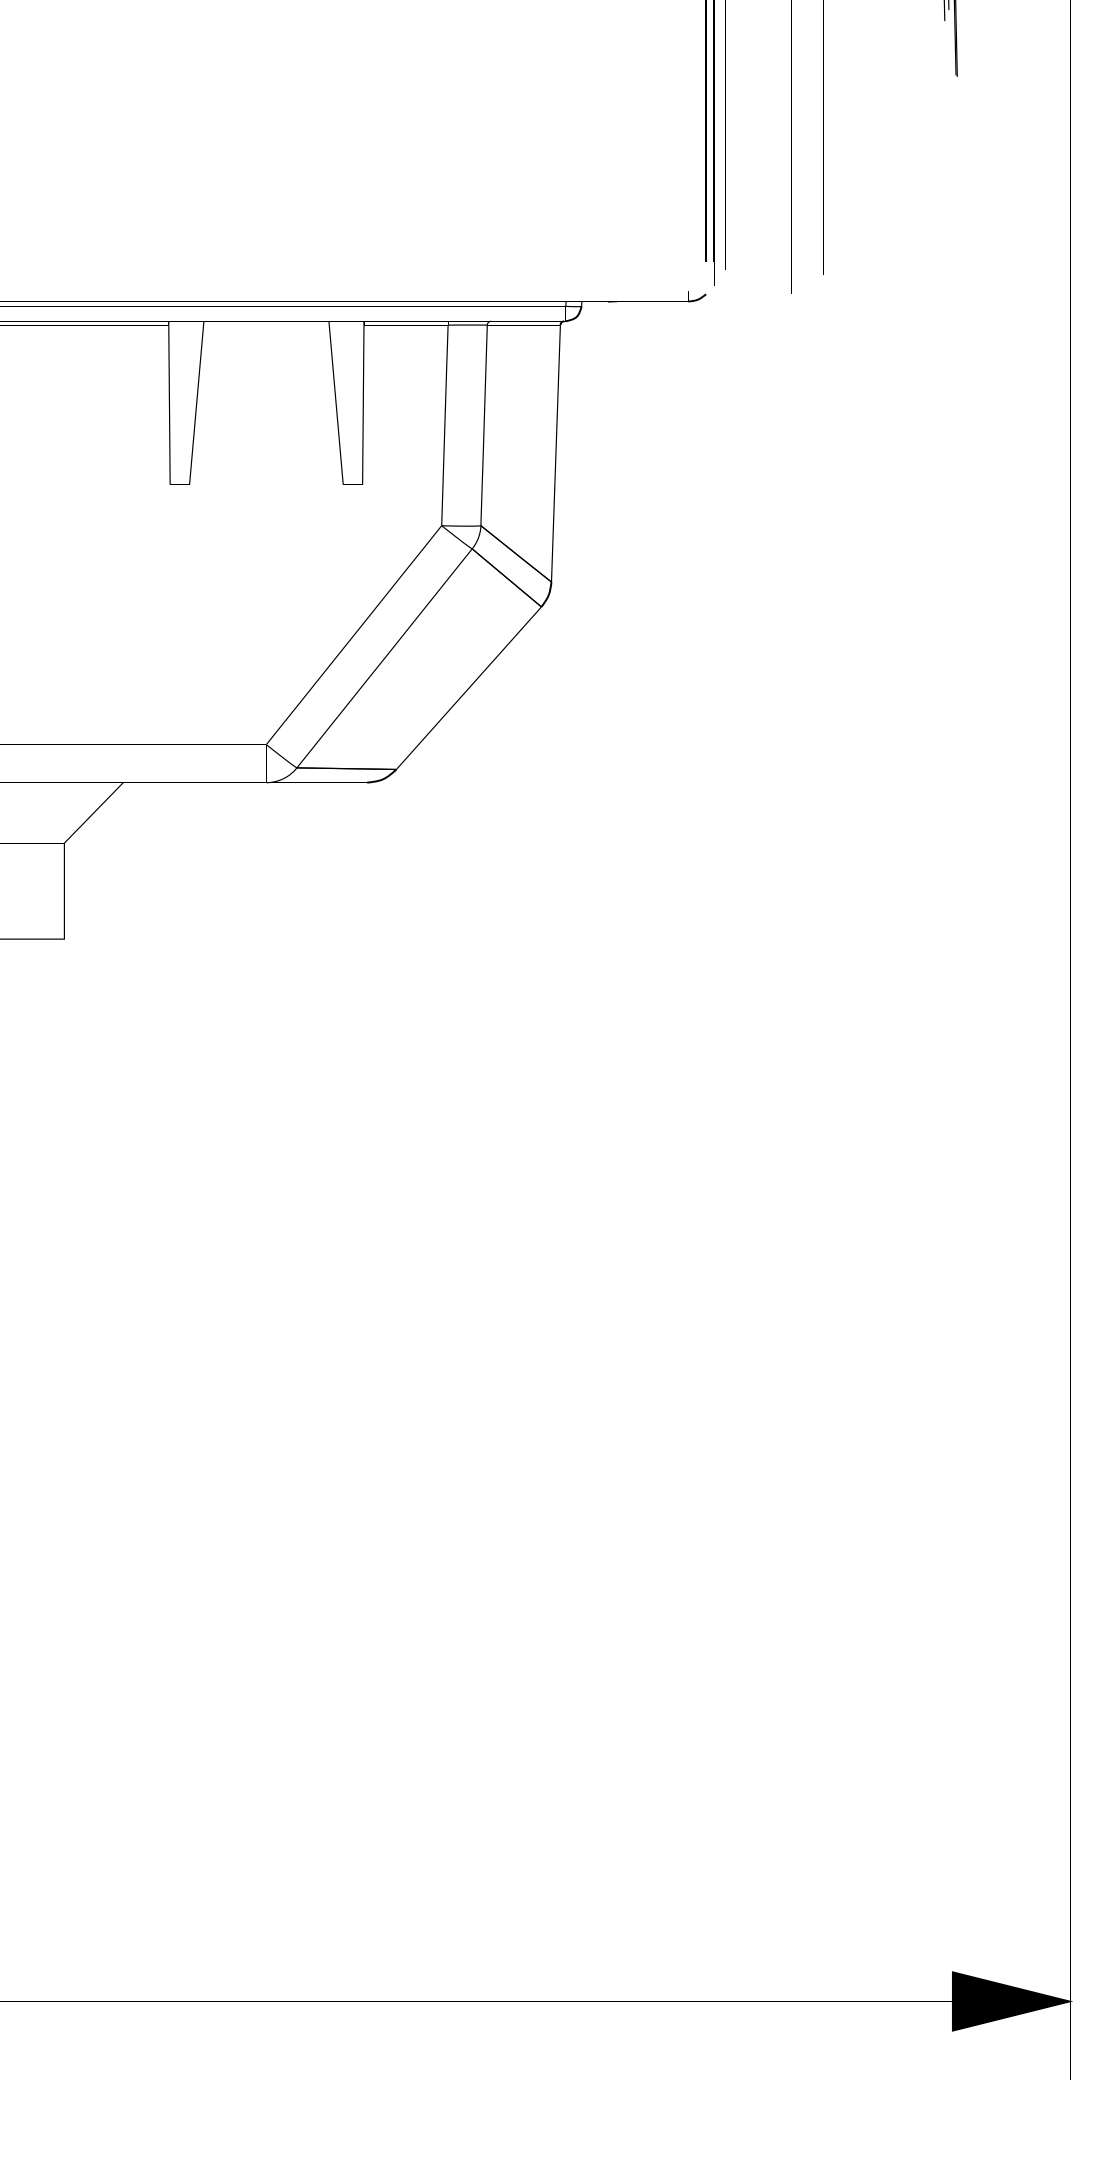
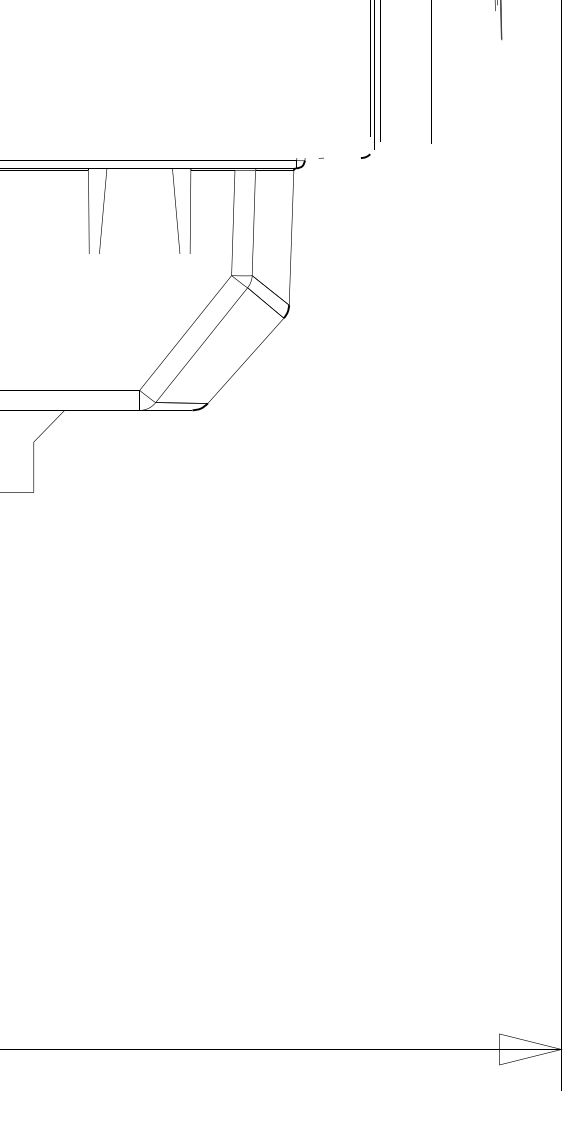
fill: (1011, 1999) -> (530, 1048), removed

